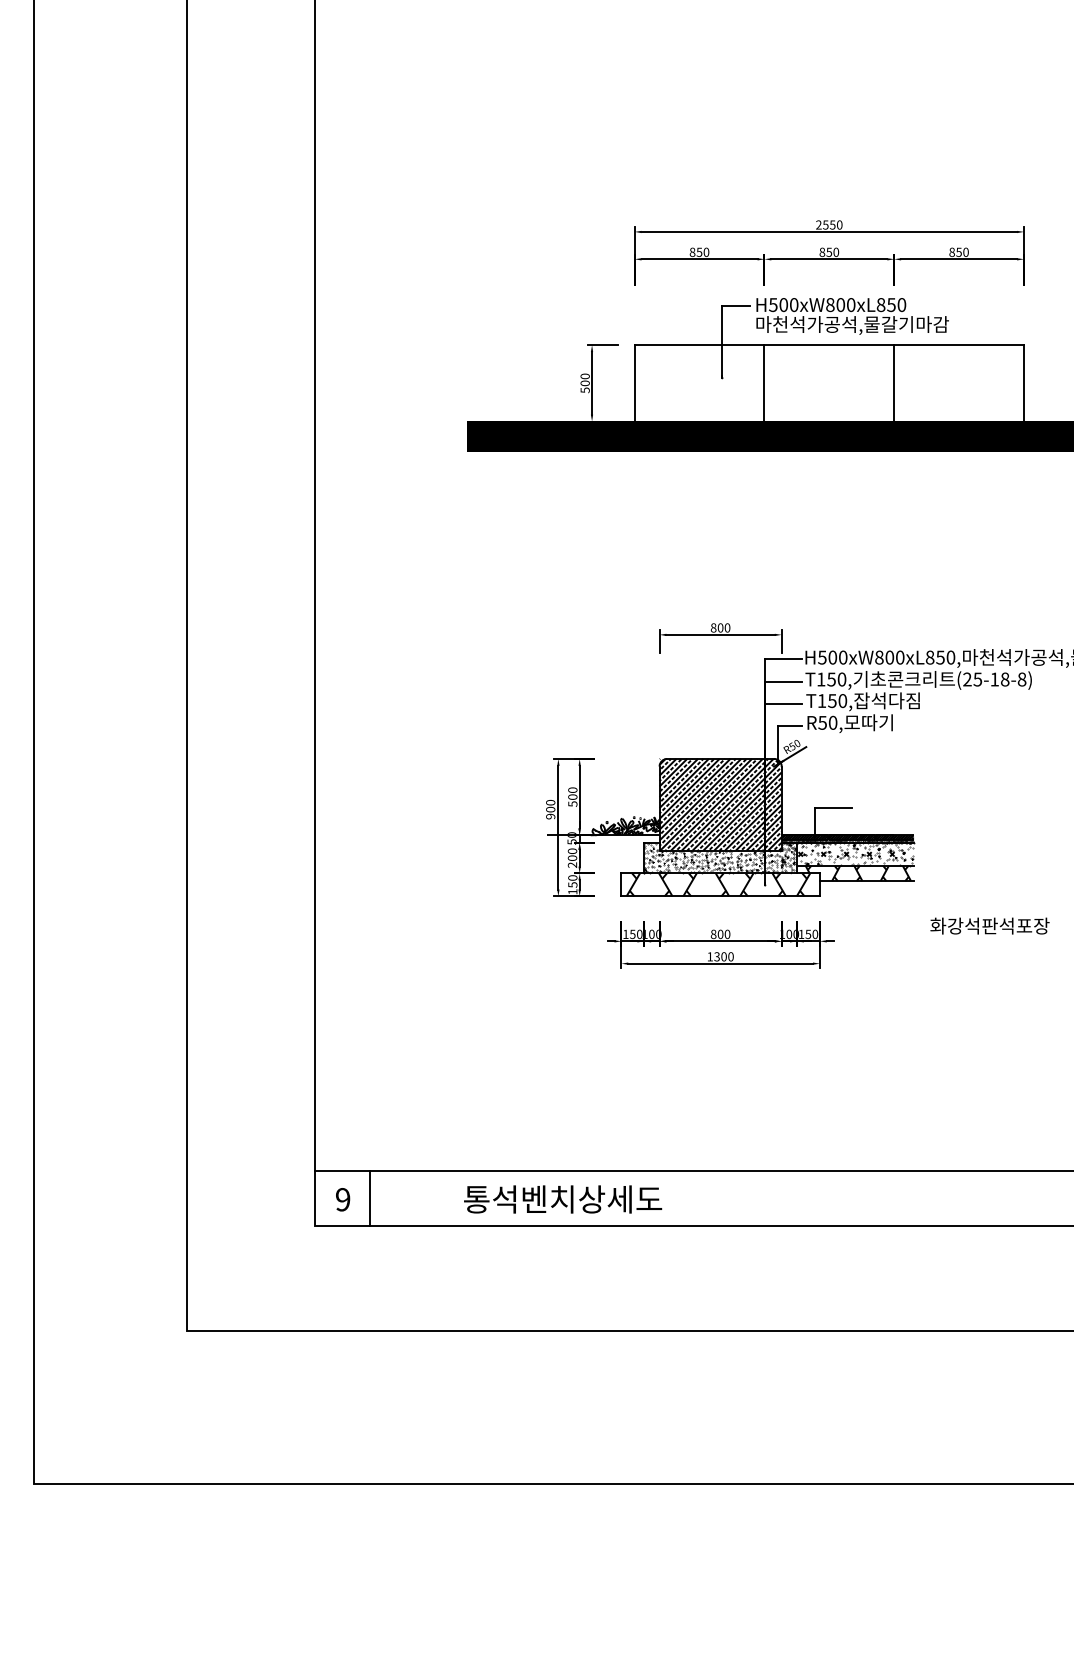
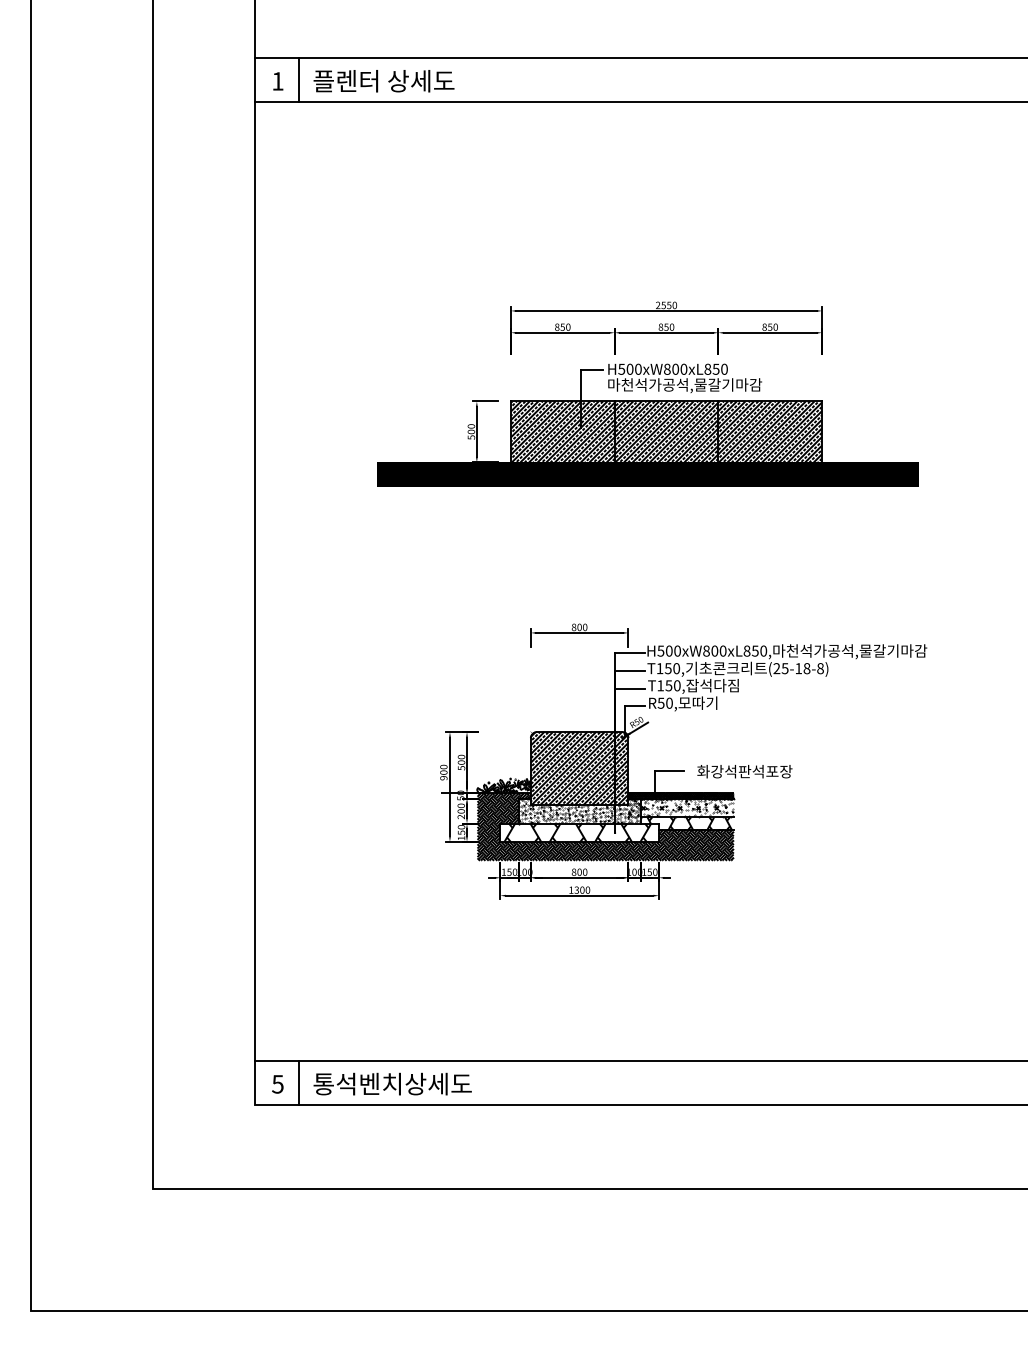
hatch: (829, 382) -> (666, 431), added
hatch: (752, 877) -> (605, 826), added
text: (989, 925) -> (744, 771), moved
text: (342, 1198) -> (277, 1083), 9 -> 5
text: (562, 1198) -> (392, 1083), moved

